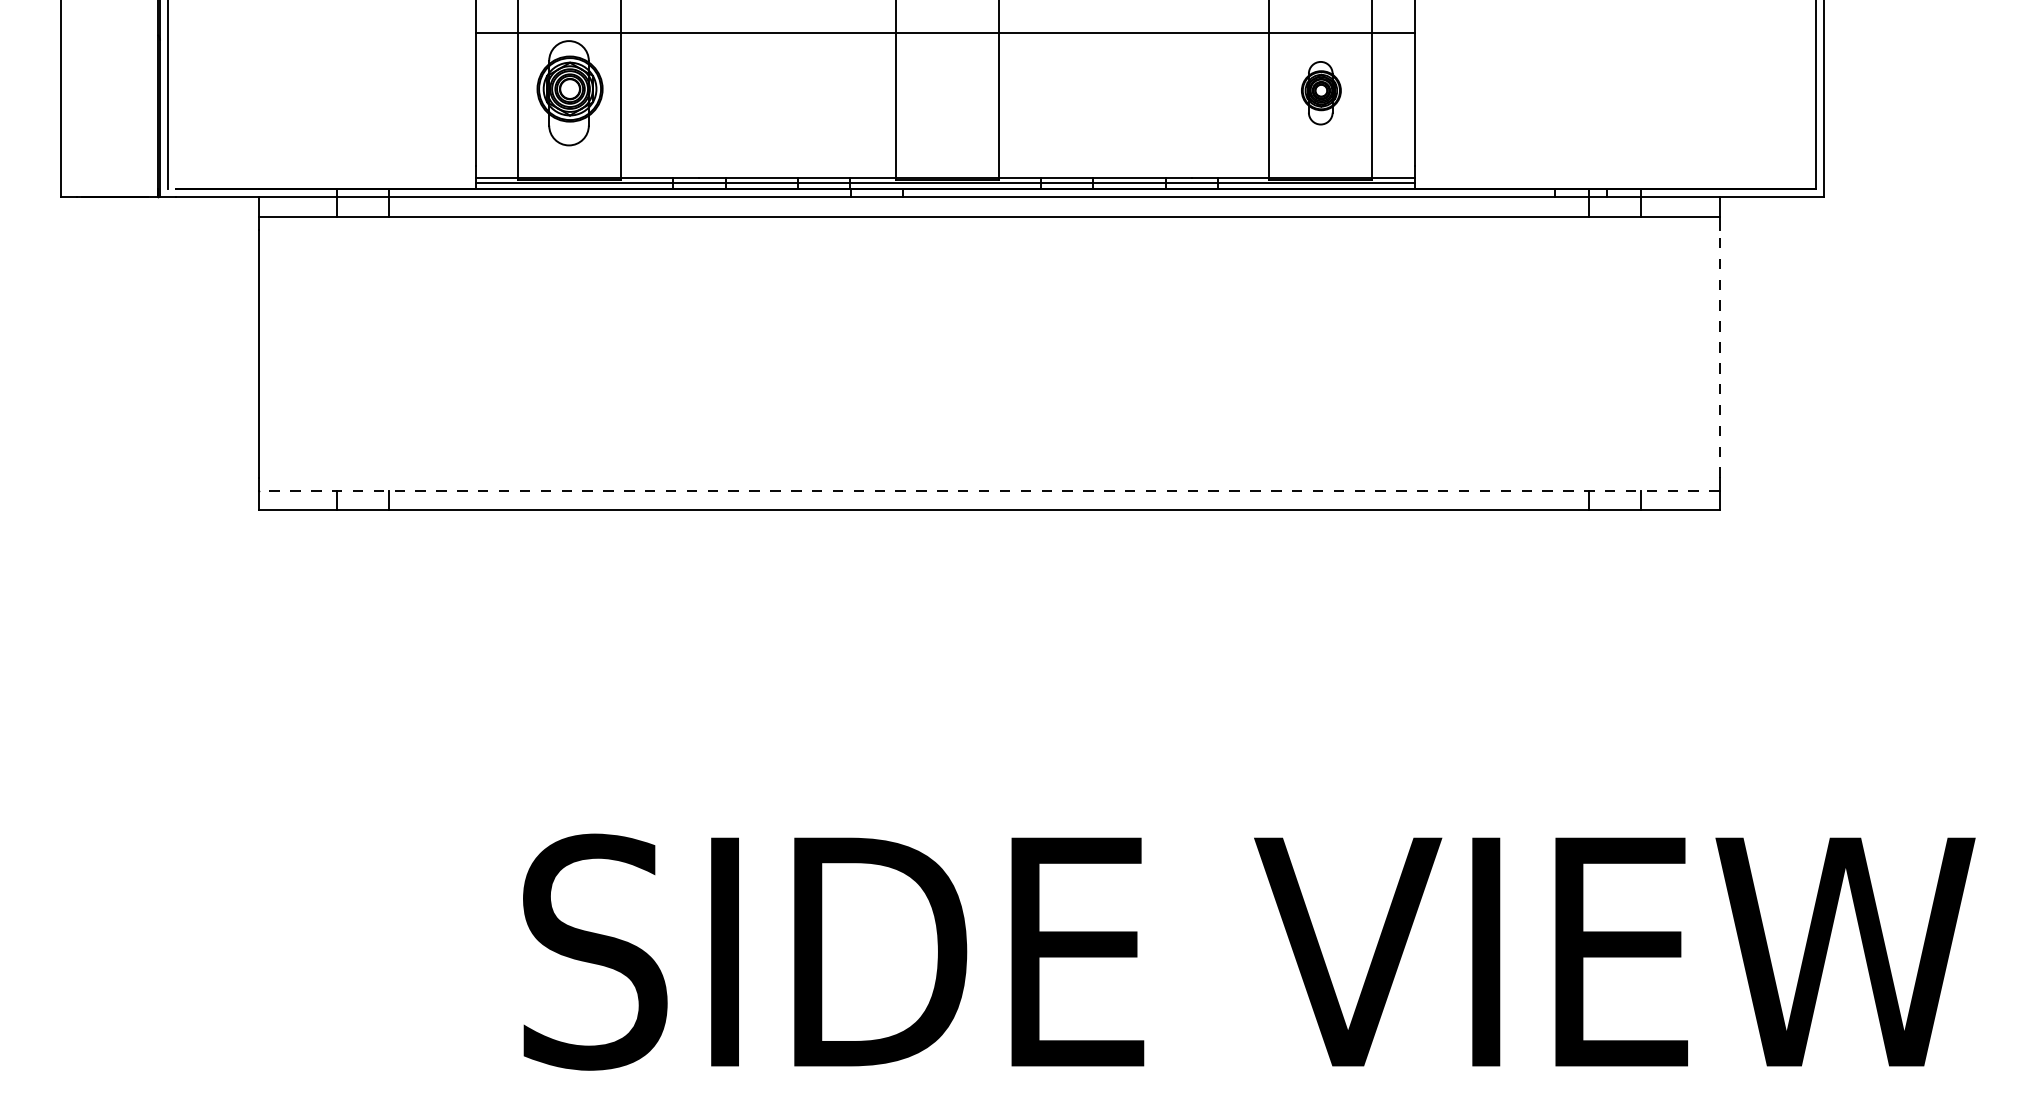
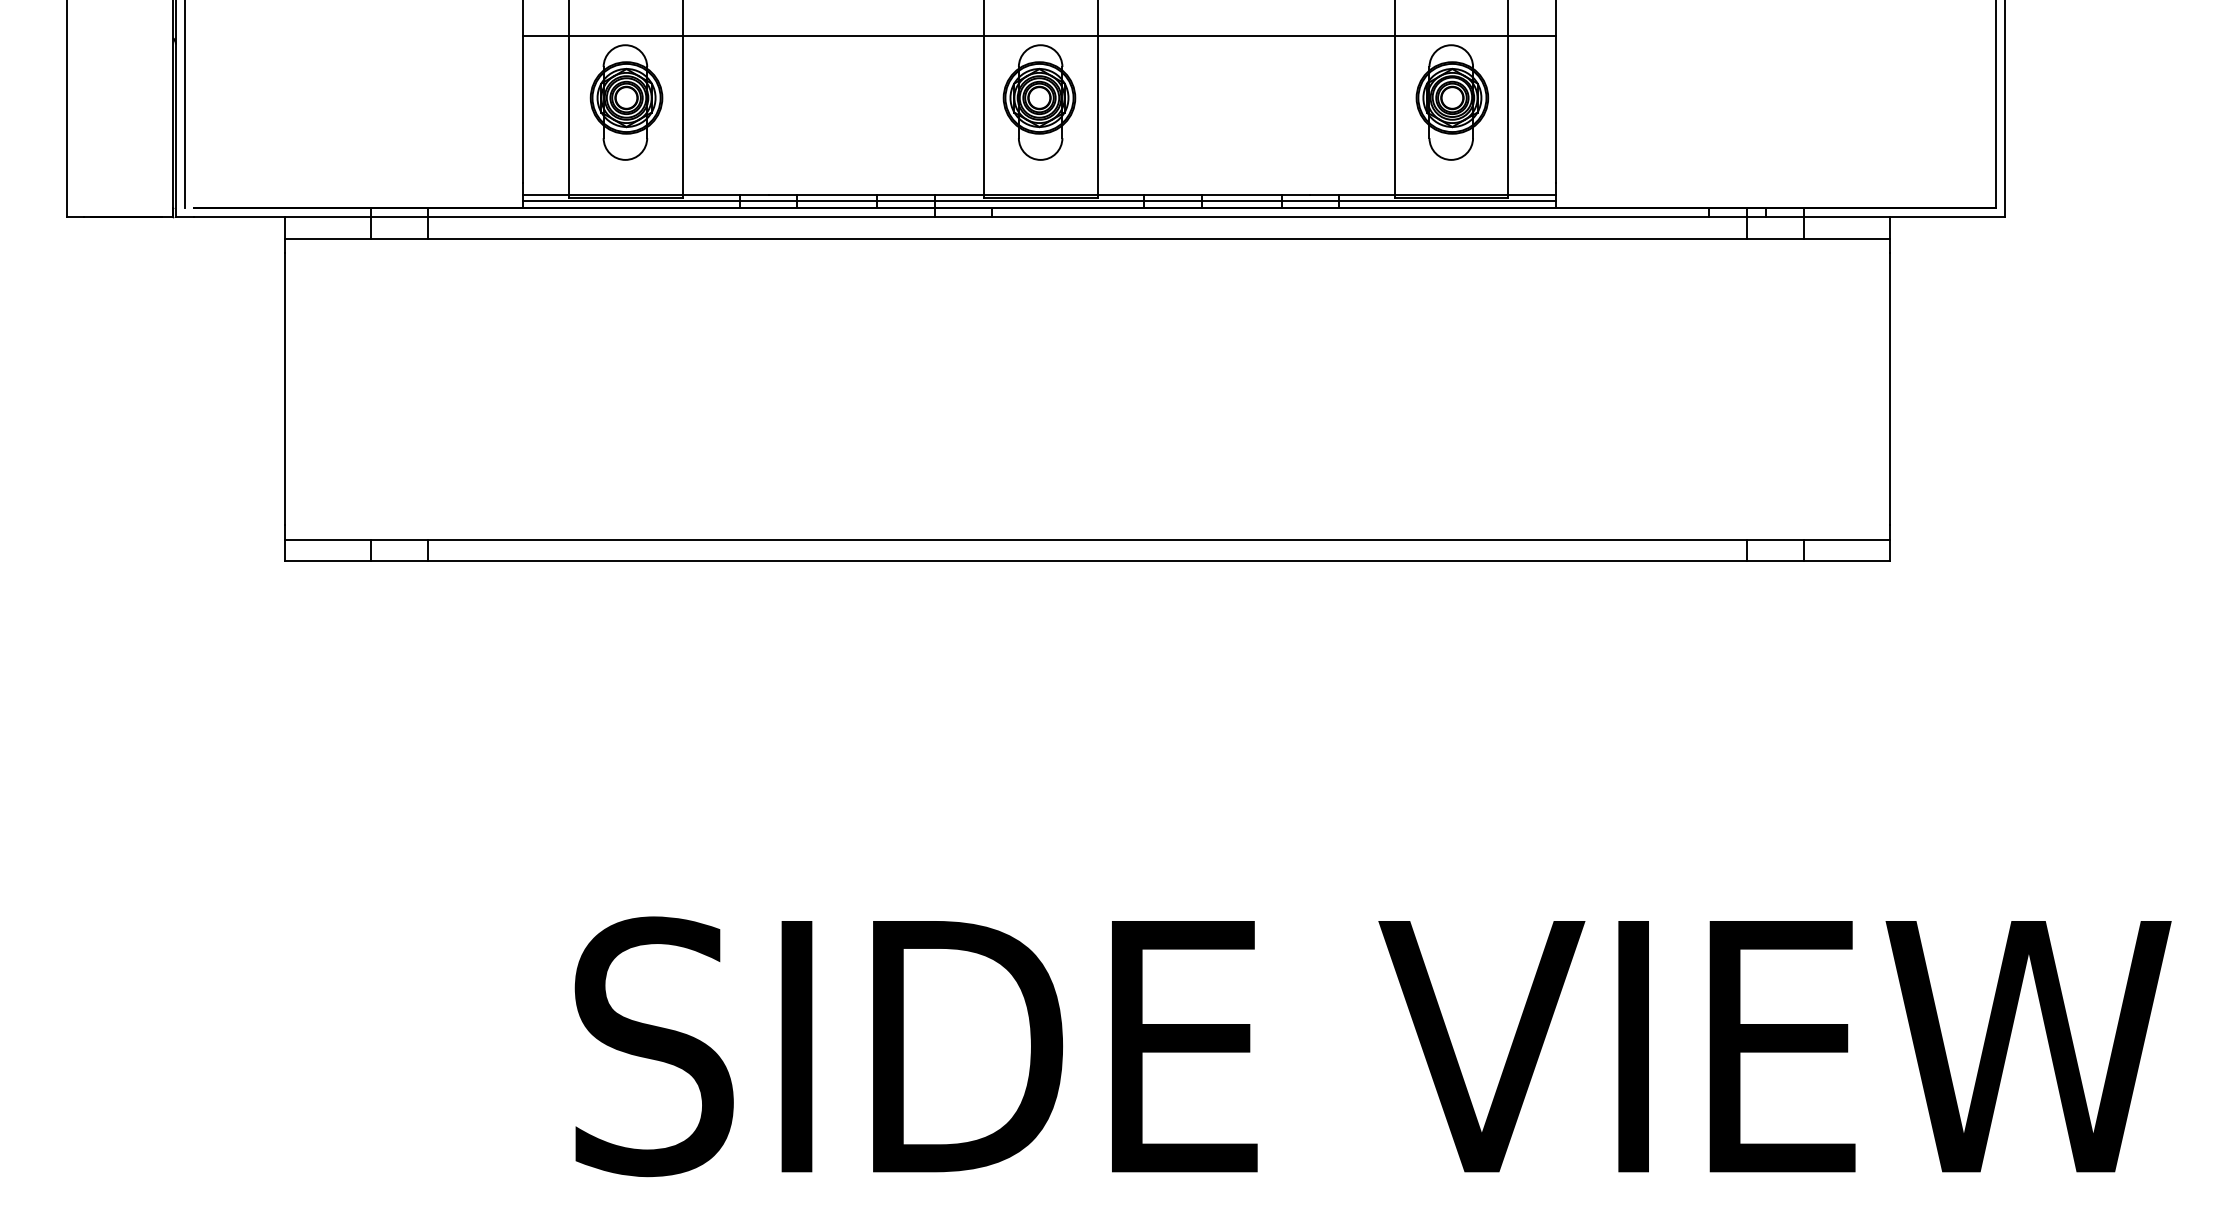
part: (945, 93) -> (1039, 102), added
part: (1321, 93) -> (1452, 102), size x1.67
line: (1719, 353) -> (1890, 388), dashed -> solid
line: (989, 490) -> (1087, 539), dashed -> solid

